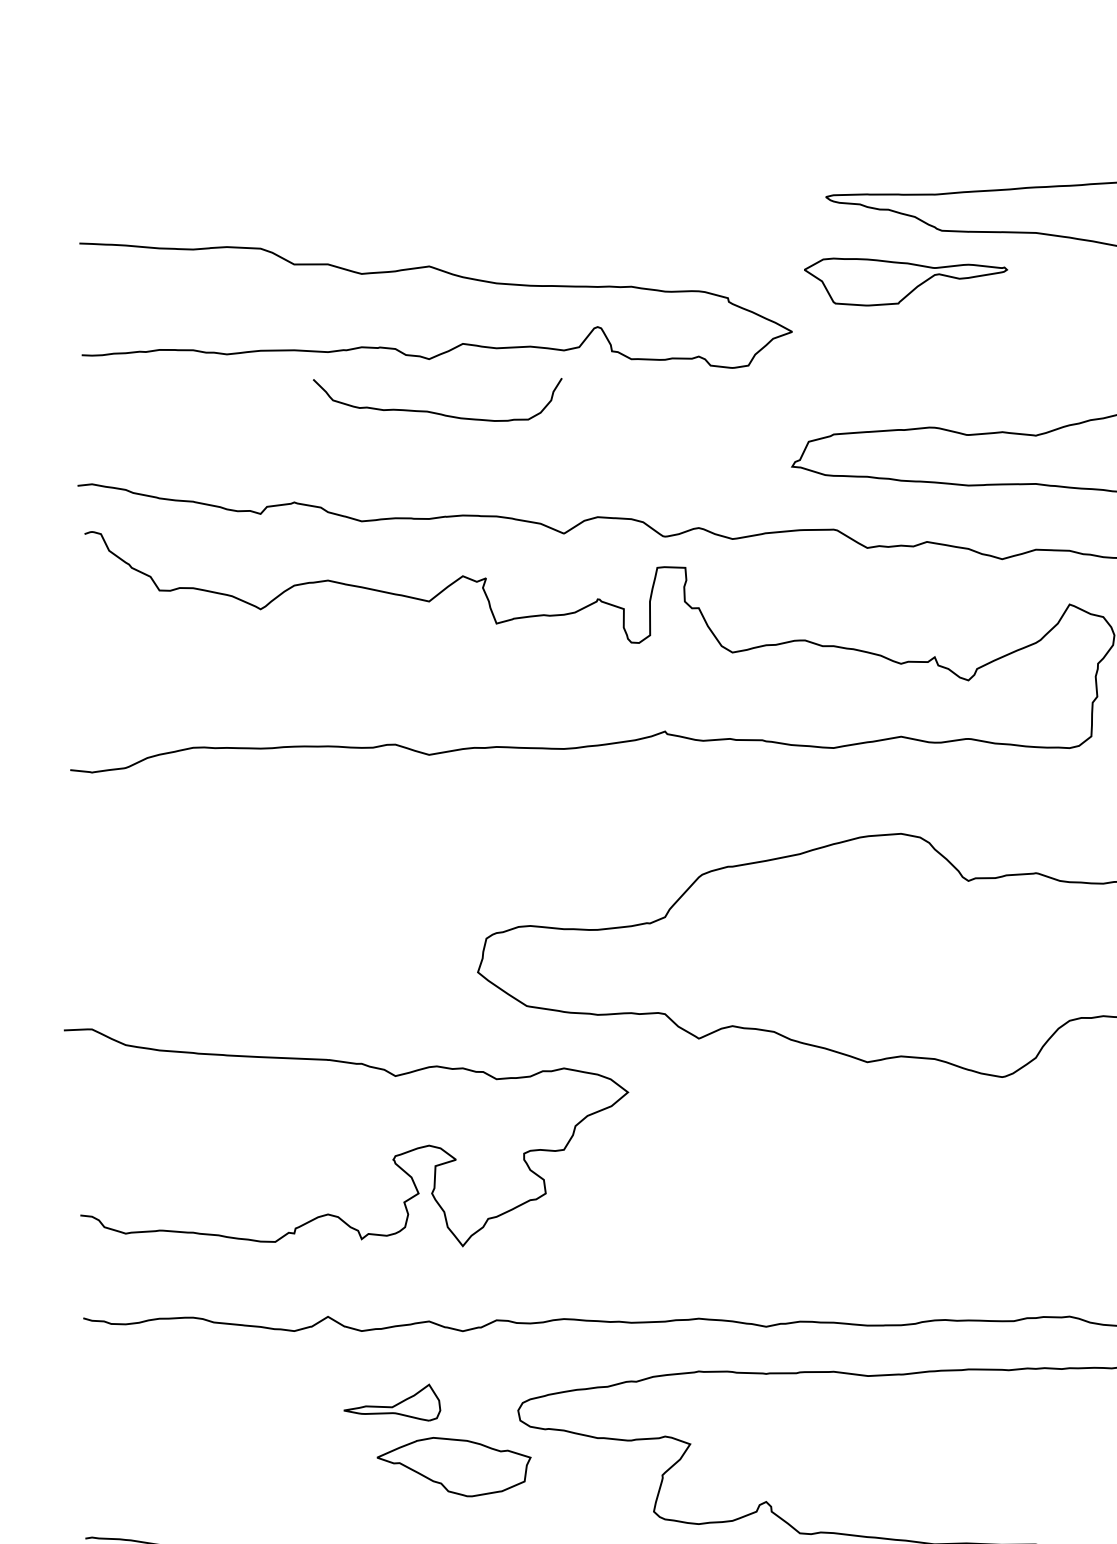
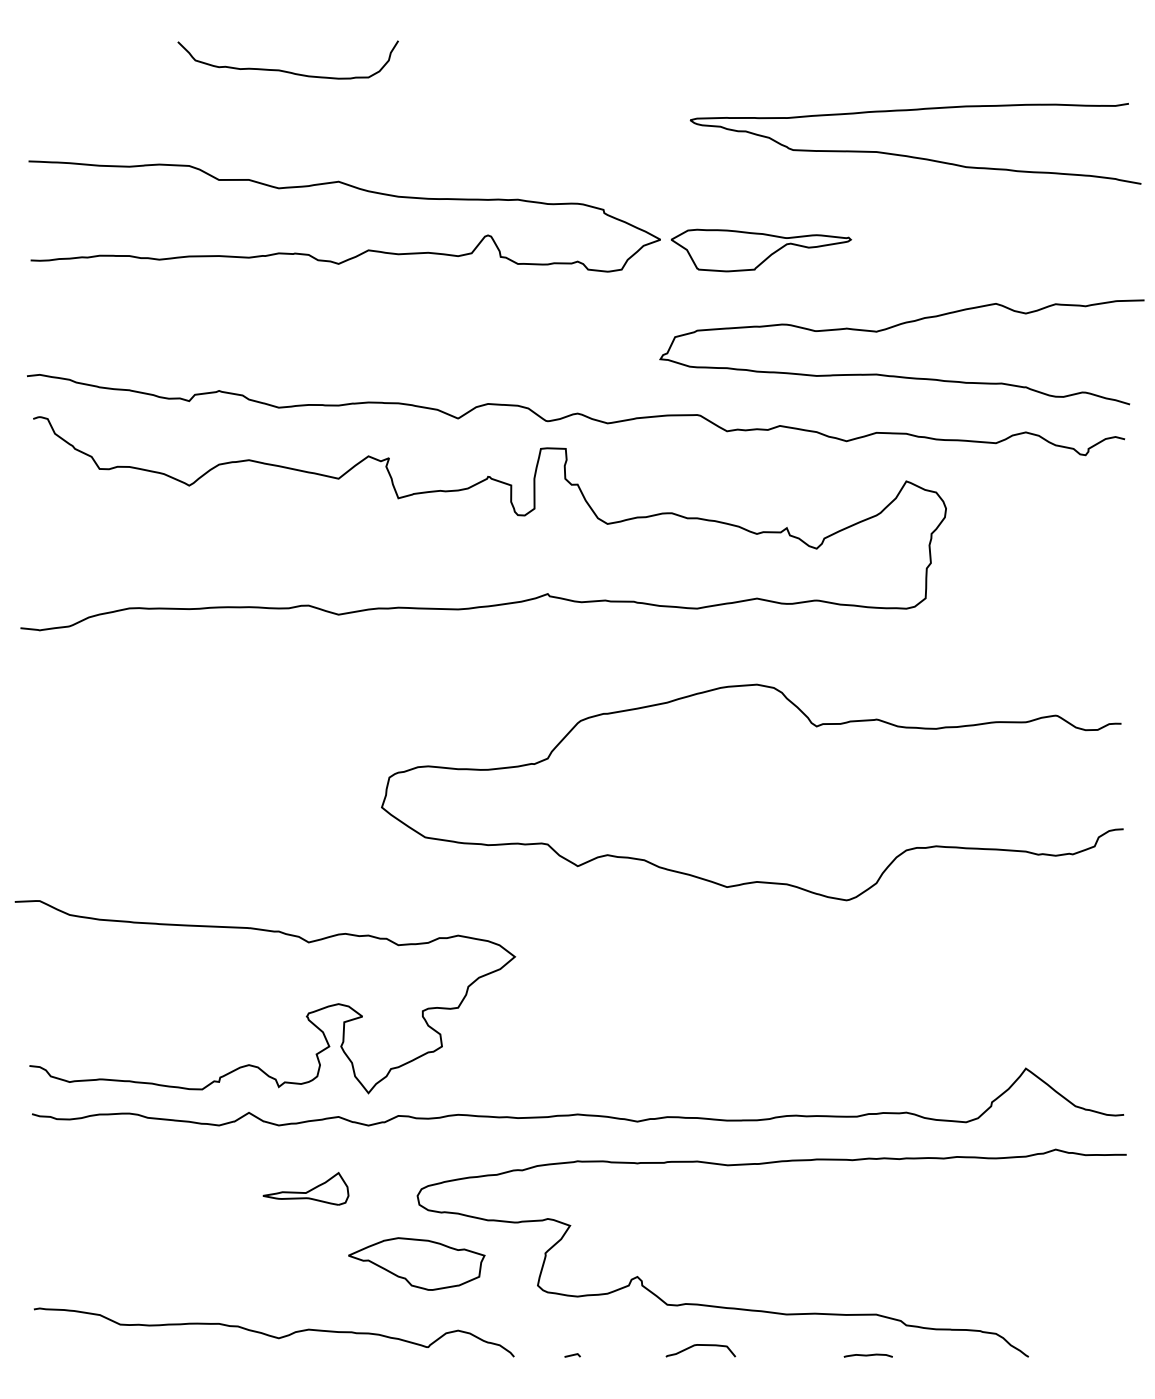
part: (906, 281) -> (761, 250), moved
curve: (434, 411) -> (285, 70), moved
curve: (391, 1159) -> (305, 1016), moved
part: (453, 1466) -> (416, 1263), moved

